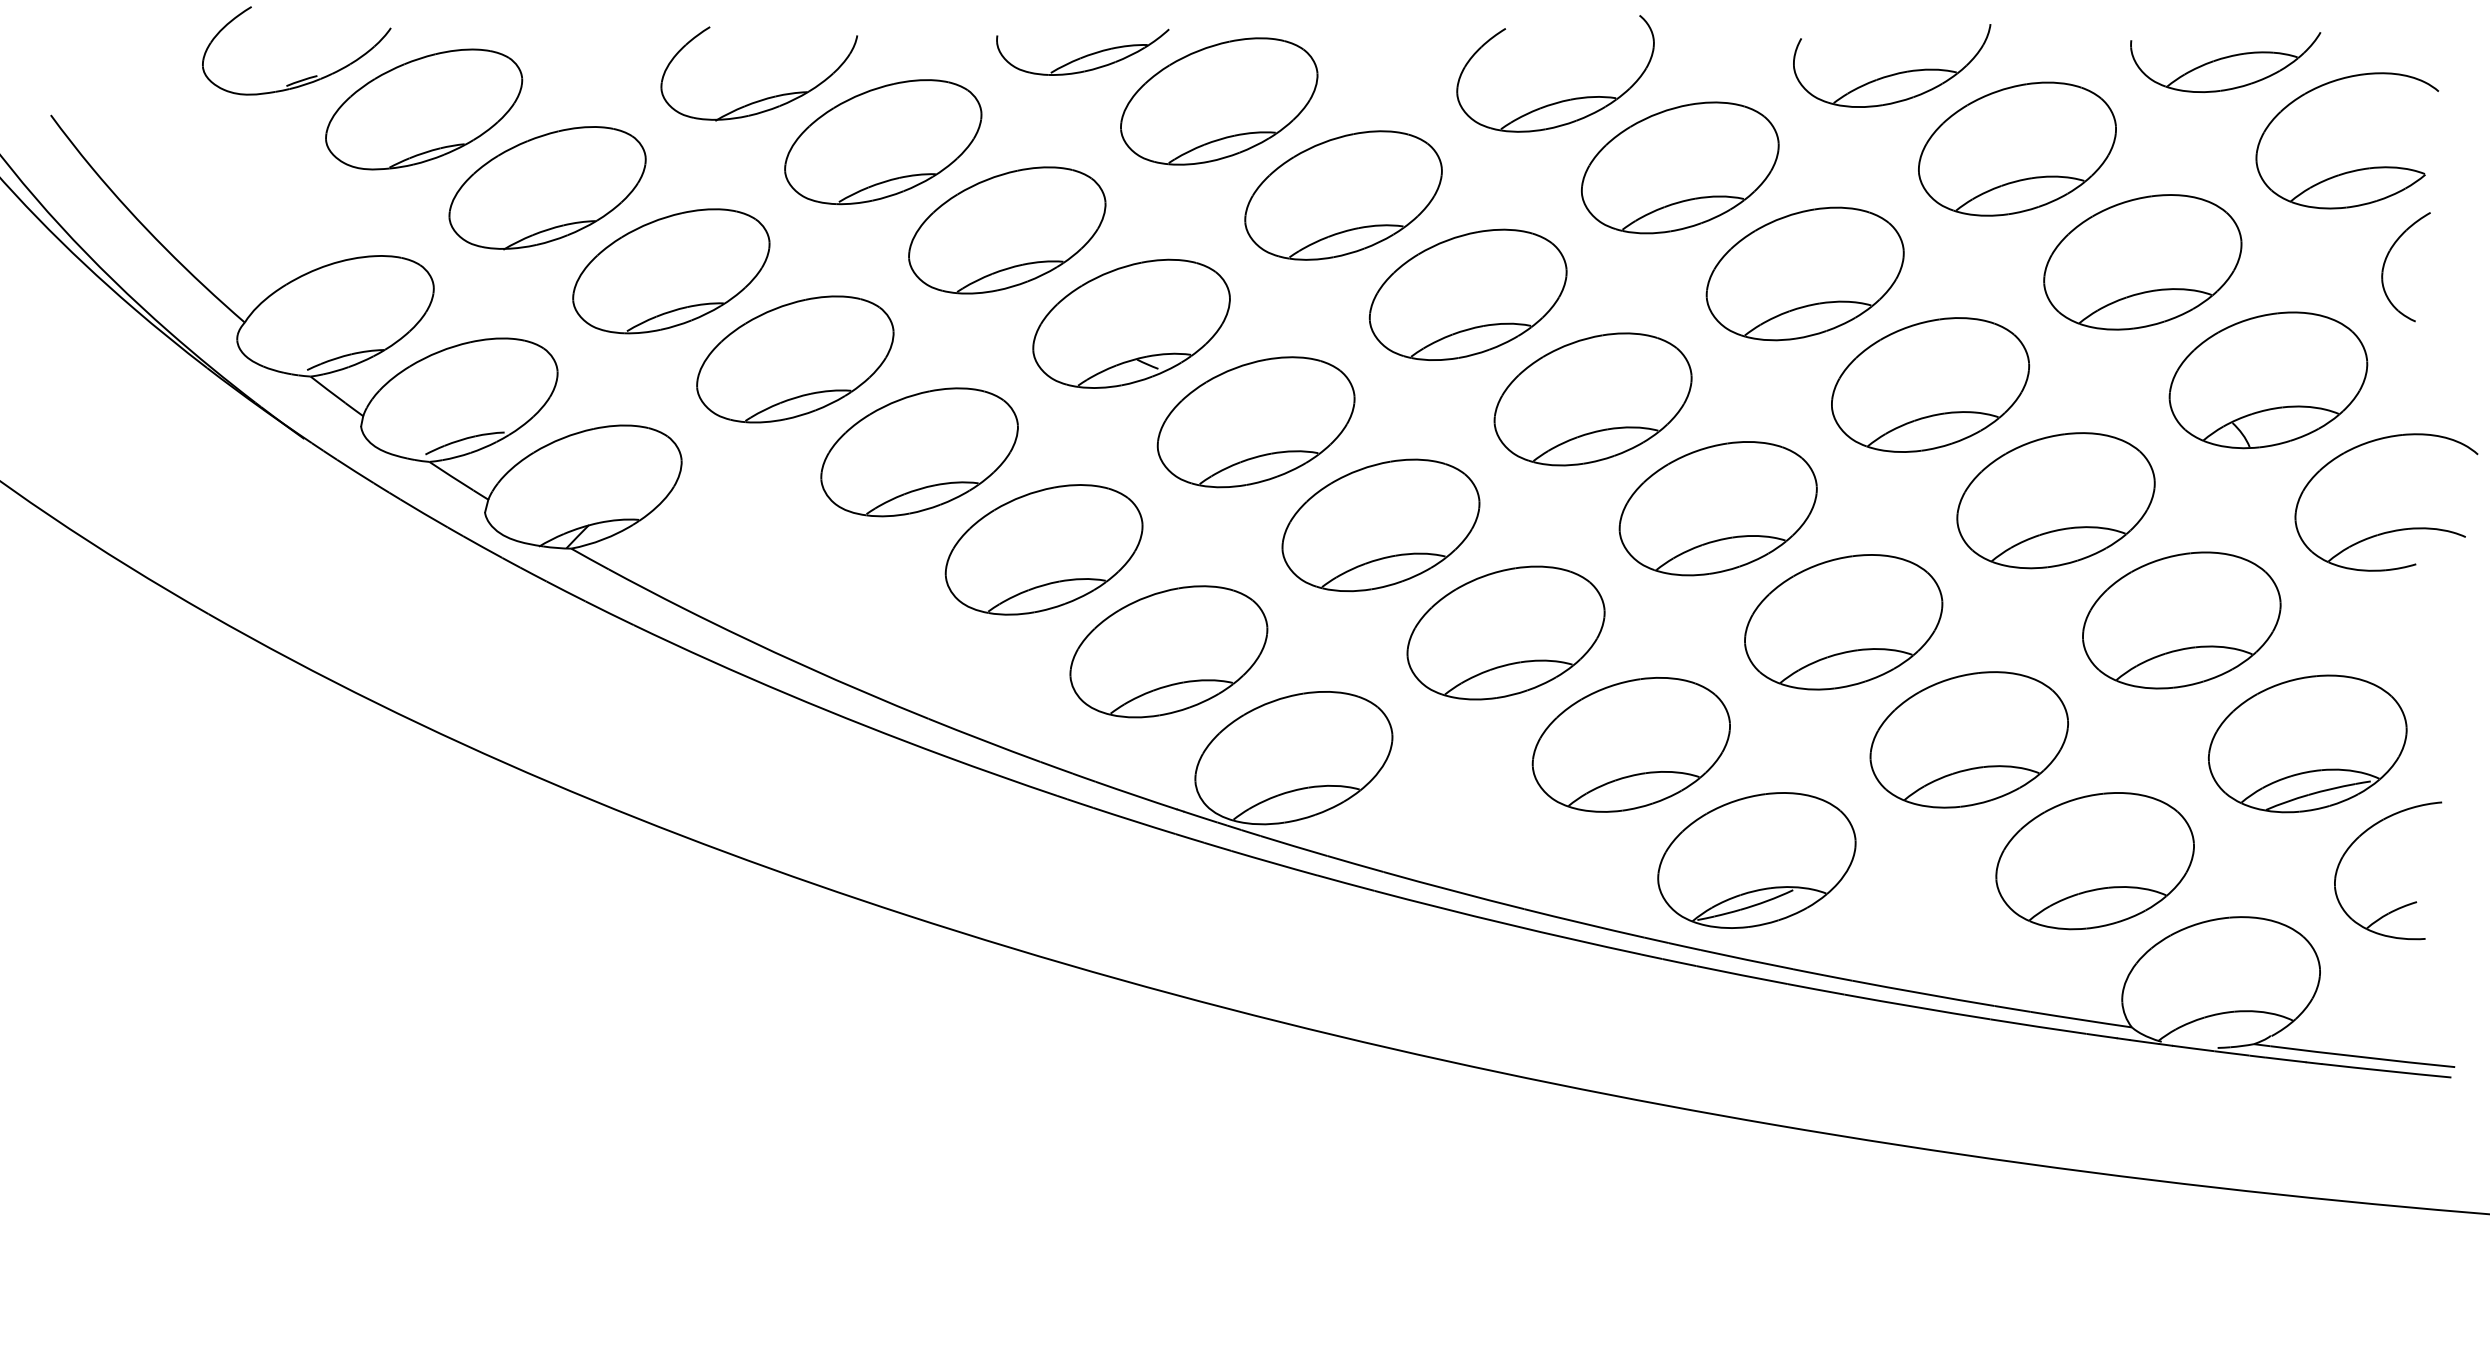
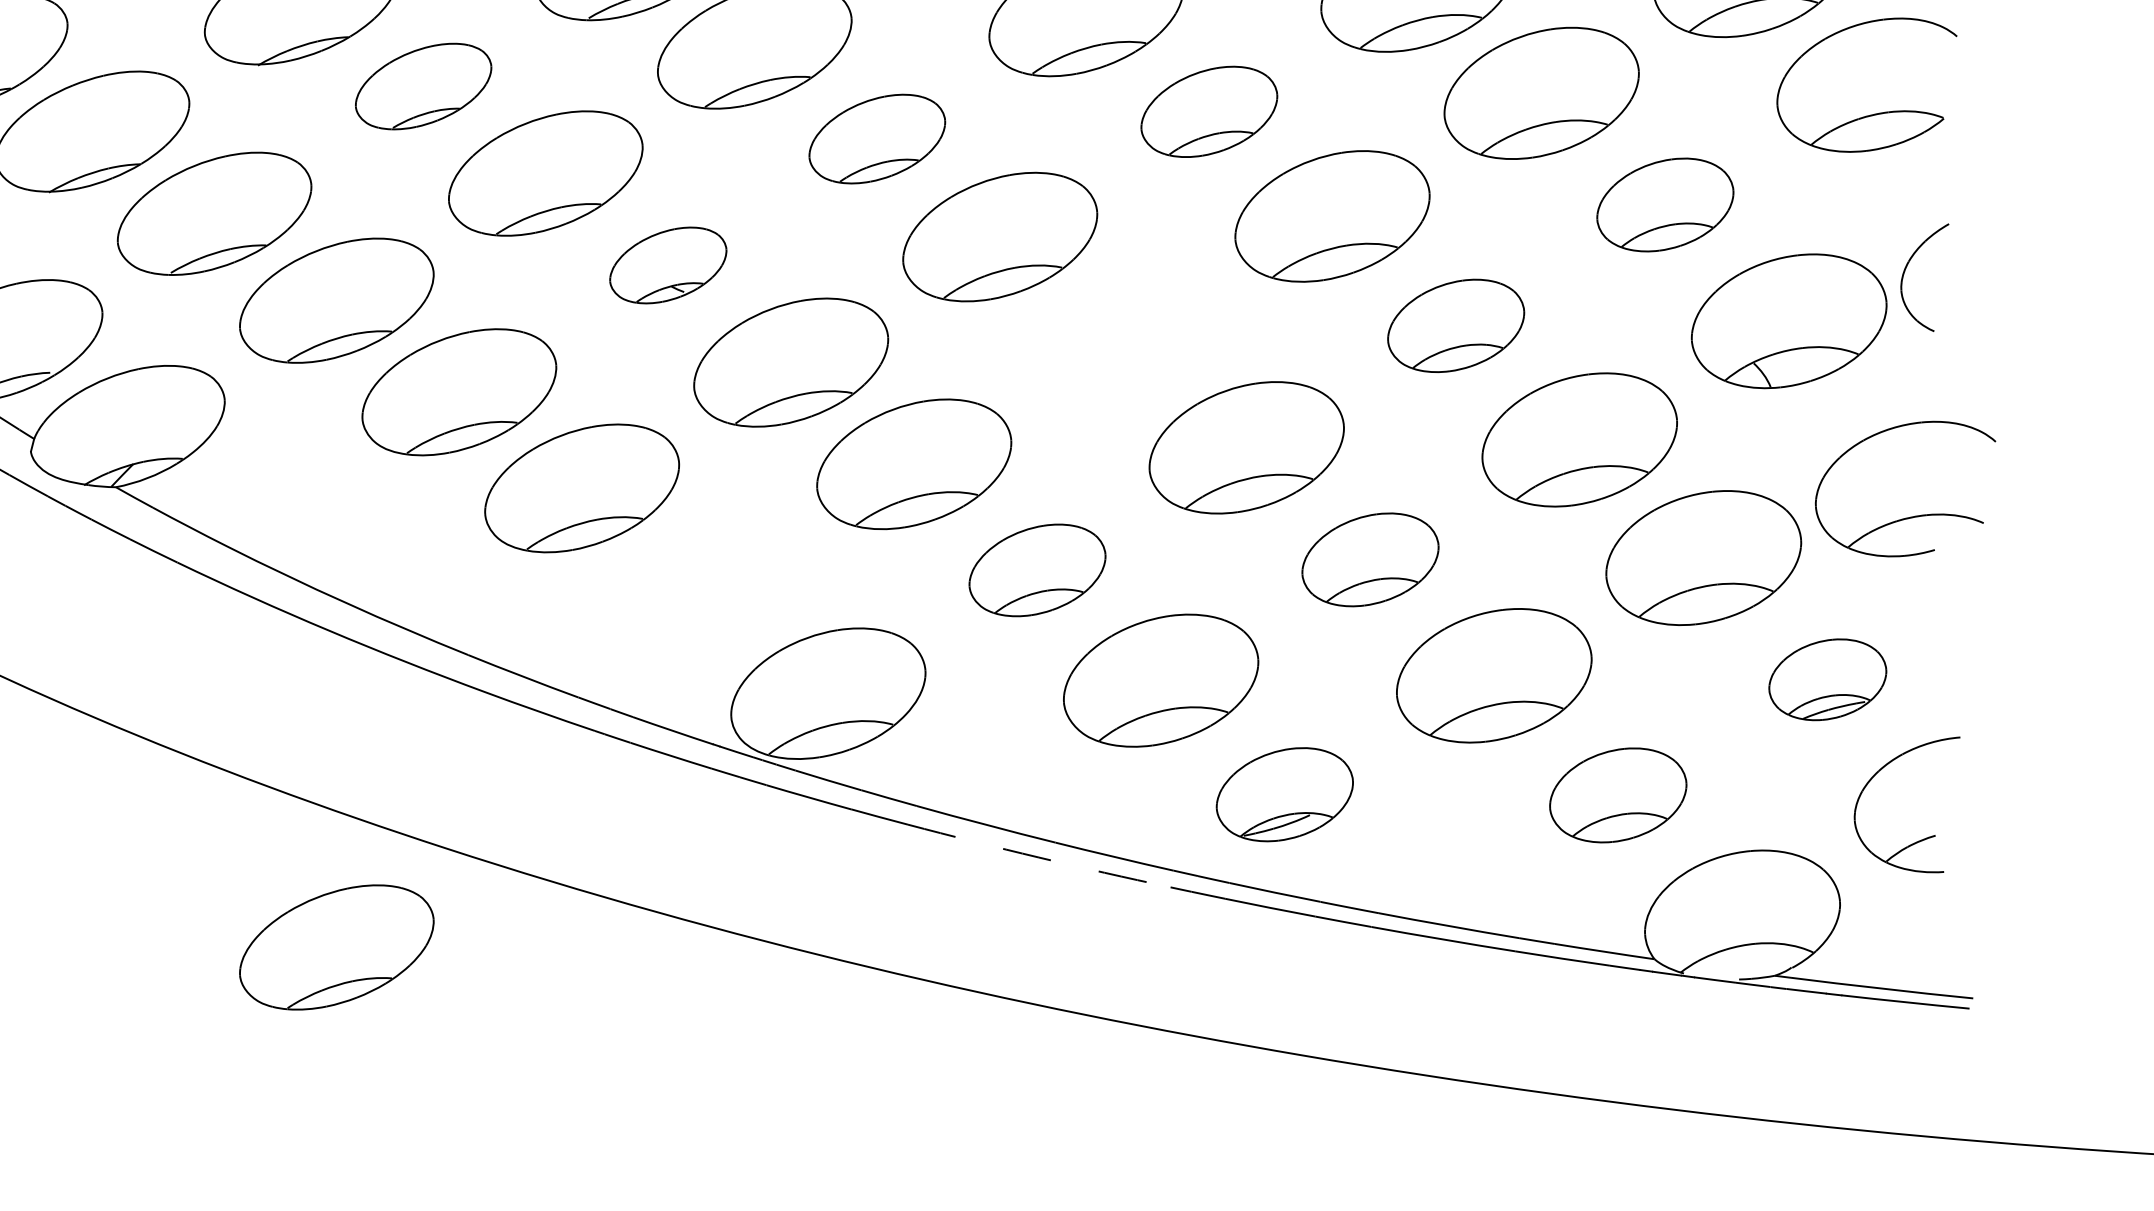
part: (883, 142) -> (423, 86), size x0.7
part: (1680, 167) -> (1209, 111), size x0.7
part: (1343, 195) -> (877, 139), size x0.7
part: (2386, 260) -> (1905, 271), moved
part: (2142, 262) -> (1665, 205), size x0.7
part: (1131, 323) -> (668, 265), size x0.6
part: (1930, 384) -> (1455, 325), size x0.7
part: (1592, 399) -> (1122, 340), removed
part: (2390, 530) -> (1909, 516), moved
part: (1843, 622) -> (1370, 560), size x0.7
part: (1505, 632) -> (1036, 569), size x0.7
part: (1168, 651) -> (704, 588), removed
part: (2307, 743) -> (1827, 679), size x0.6
part: (1756, 860) -> (1284, 794), size x0.7
part: (2094, 861) -> (1617, 795), size x0.7
arc: (1507, 924) -> (1038, 857), solid -> dashed
part: (795, 1015) -> (337, 947), added

